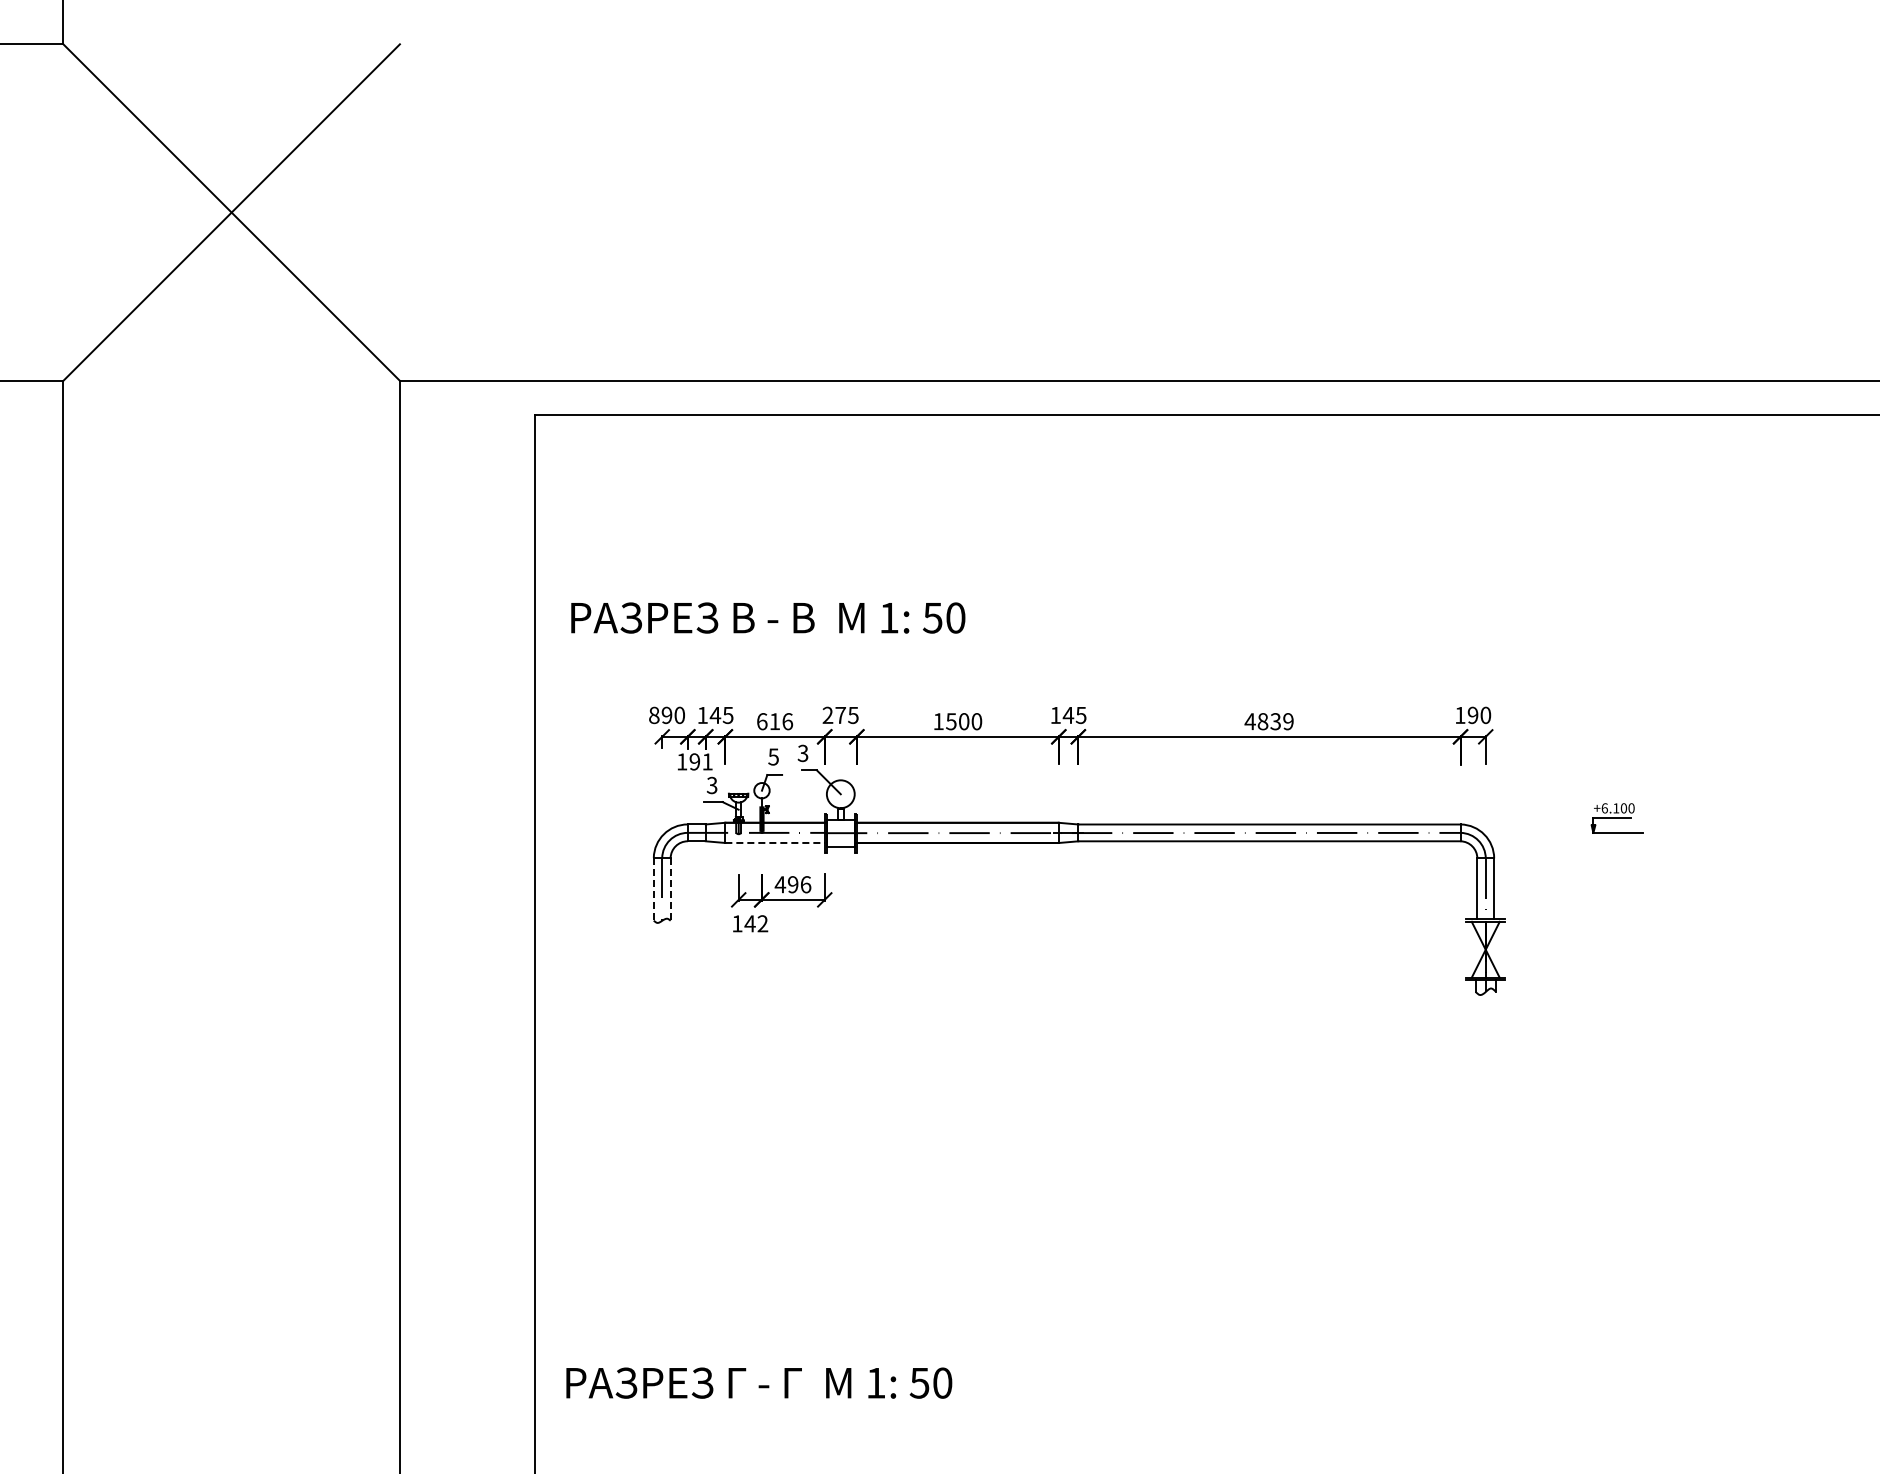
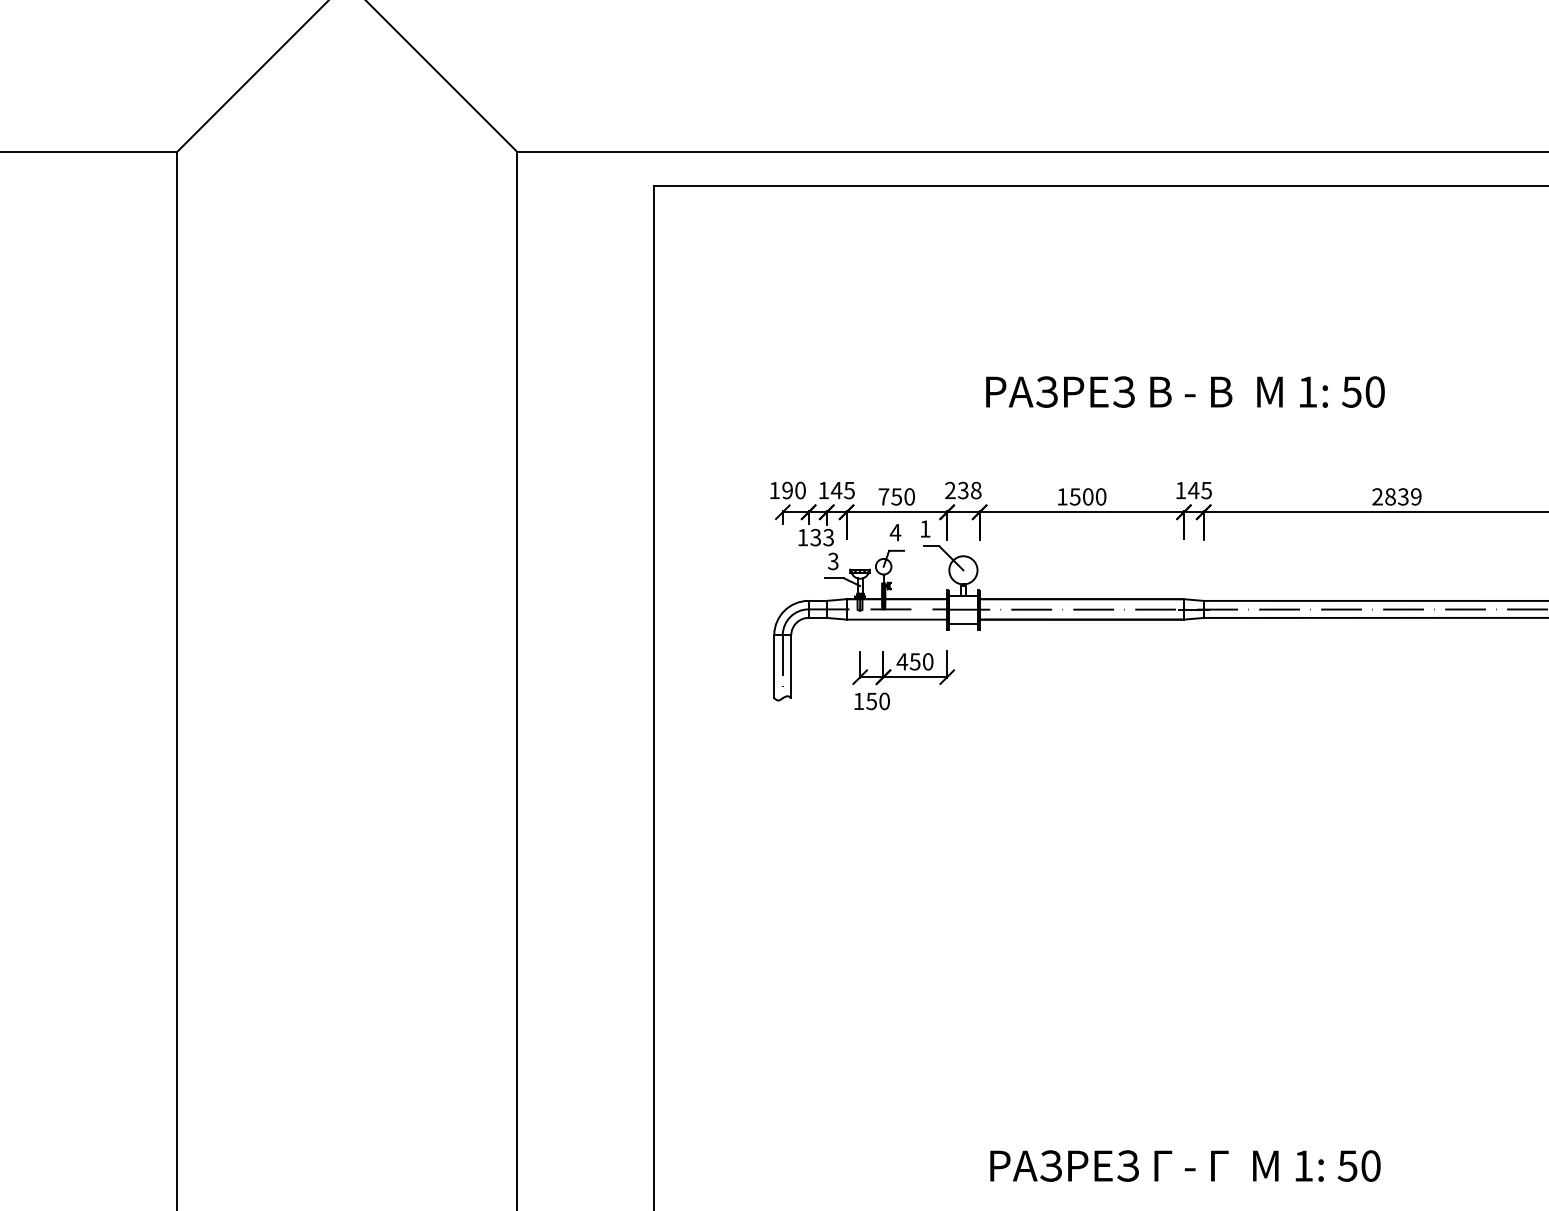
text: (768, 617) -> (1185, 391), moved
text: (654, 715) -> (774, 490), 890 -> 190
text: (846, 715) -> (969, 490), 275 -> 238
text: (775, 721) -> (897, 496), 616 -> 750
text: (1249, 721) -> (1376, 496), 4839 -> 2839
text: (802, 753) -> (924, 529), 3 -> 1
text: (773, 756) -> (895, 532), 5 -> 4
text: (700, 761) -> (821, 537), 191 -> 133
line: (775, 842) -> (897, 619), dashed -> solid
text: (799, 884) -> (921, 661), 496 -> 450
line: (653, 889) -> (773, 666), dashed -> solid
line: (670, 889) -> (791, 666), dashed -> solid
text: (756, 923) -> (878, 701), 142 -> 150
text: (759, 1382) -> (1185, 1165), moved

